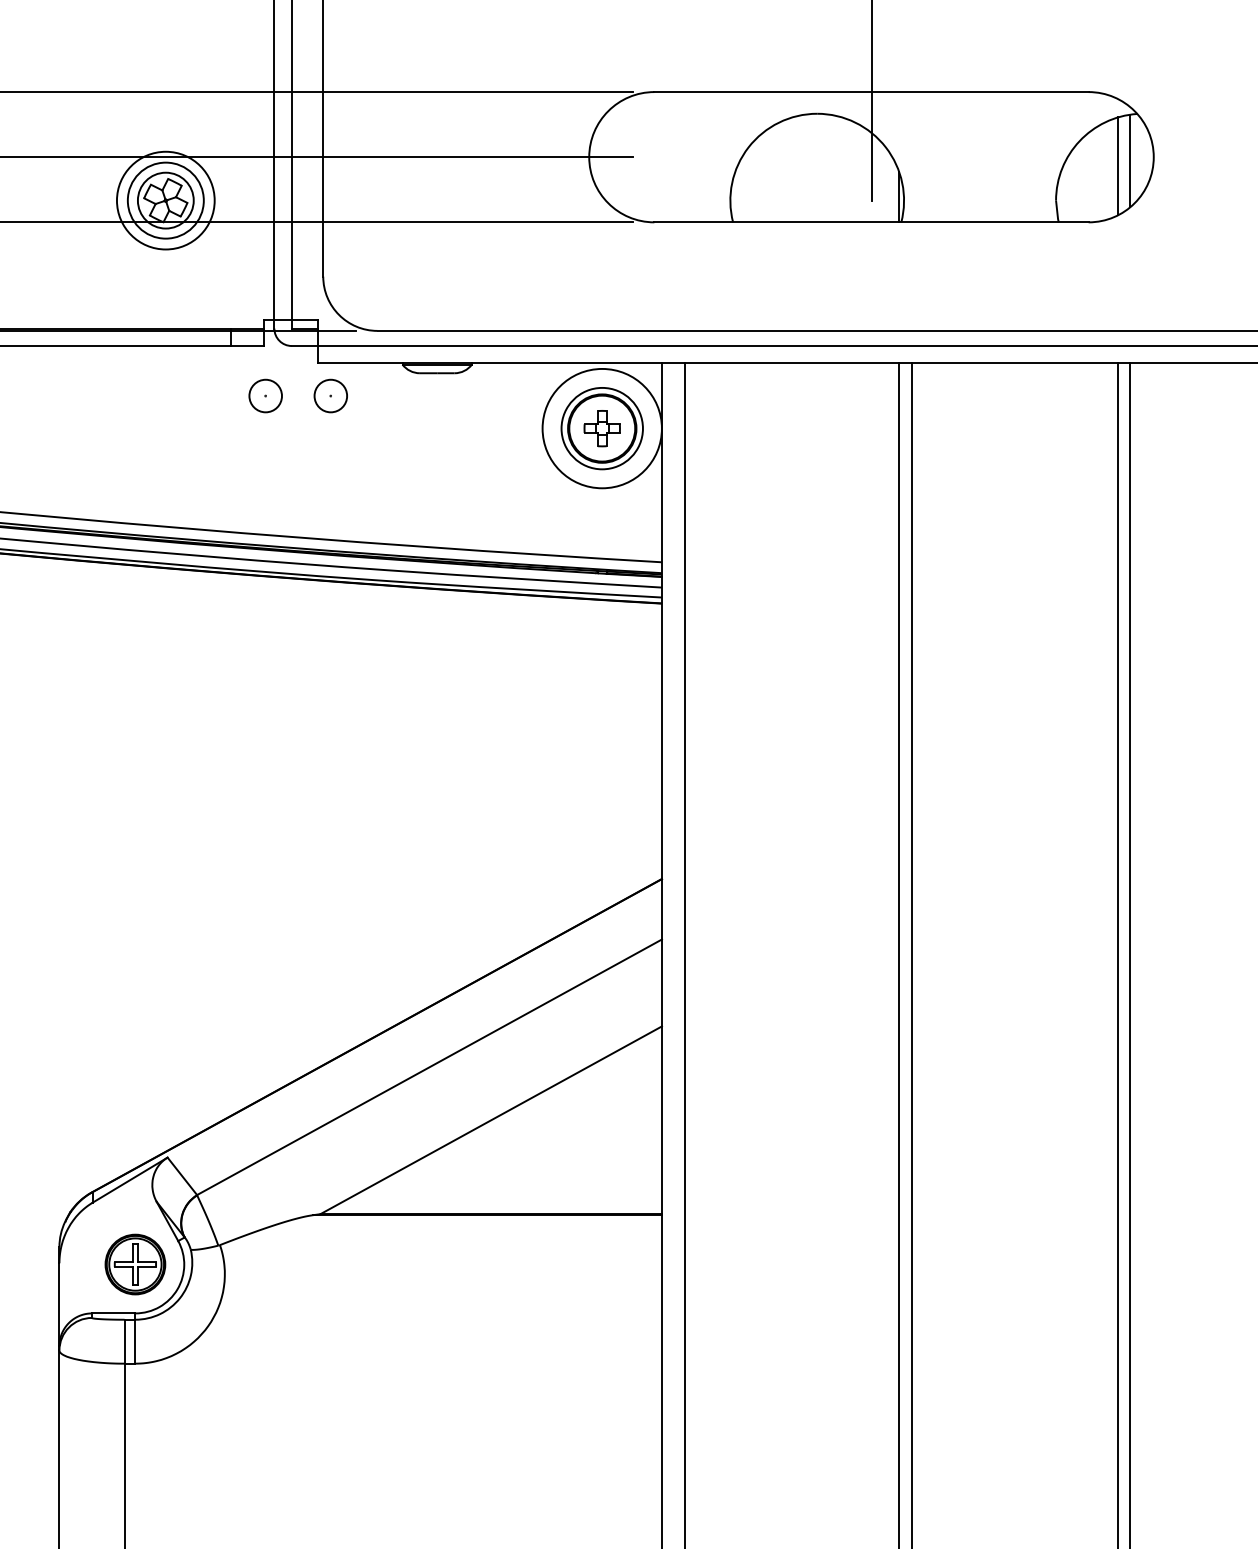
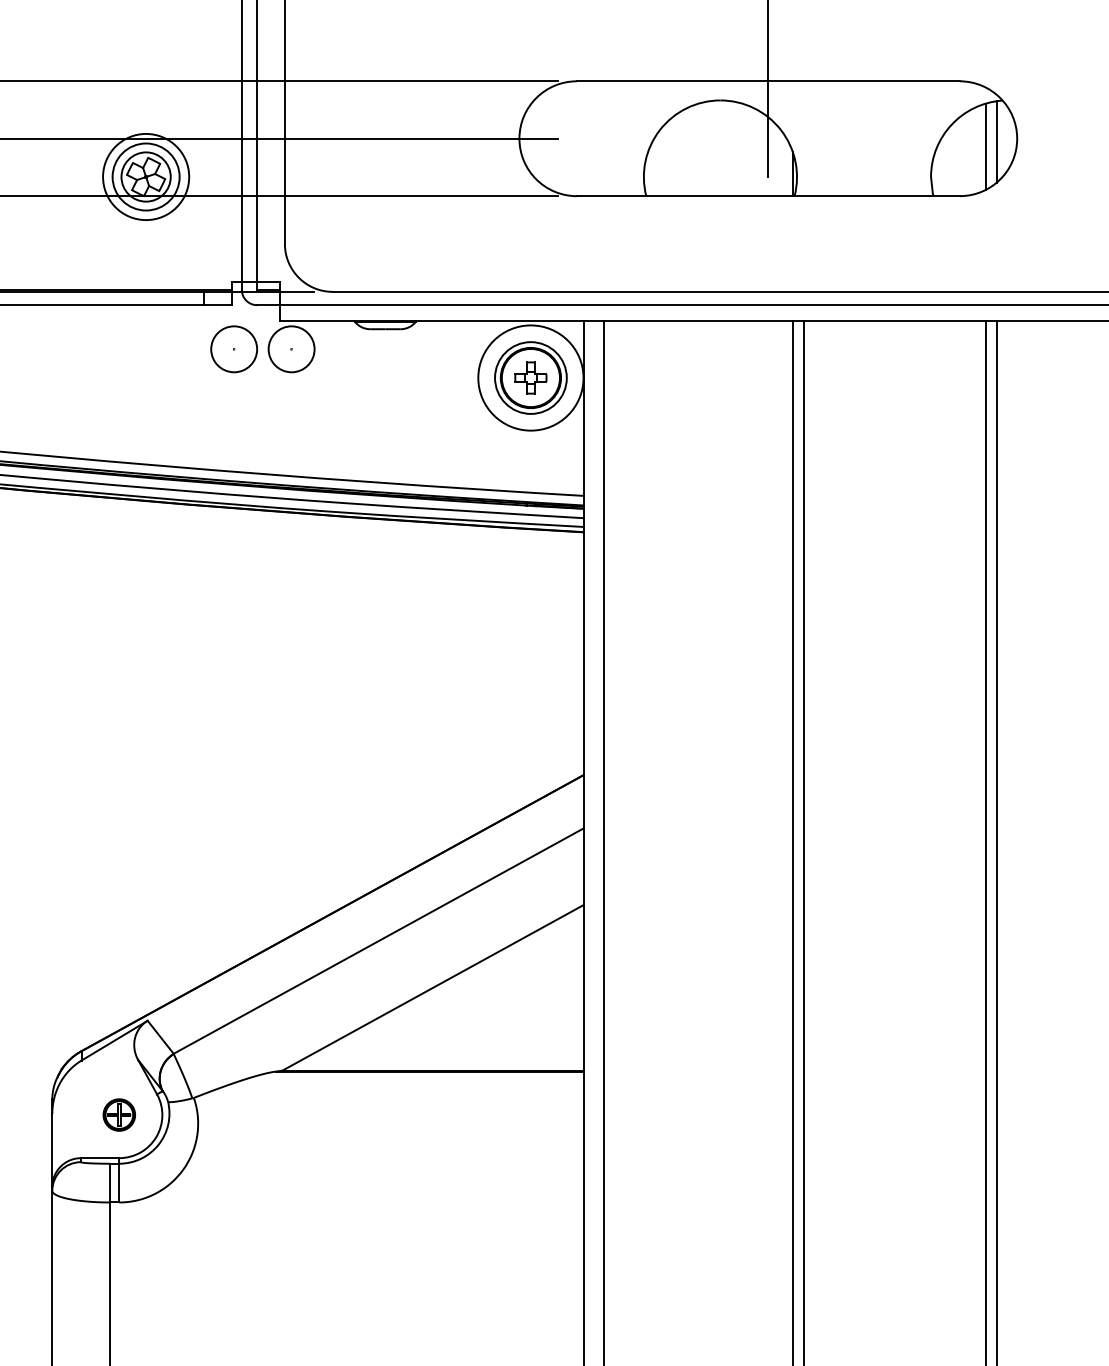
circle: (265, 395) -> (234, 348), size x1.6
circle: (330, 395) -> (291, 348), size x1.6
part: (135, 1264) -> (119, 1115), size x0.6

